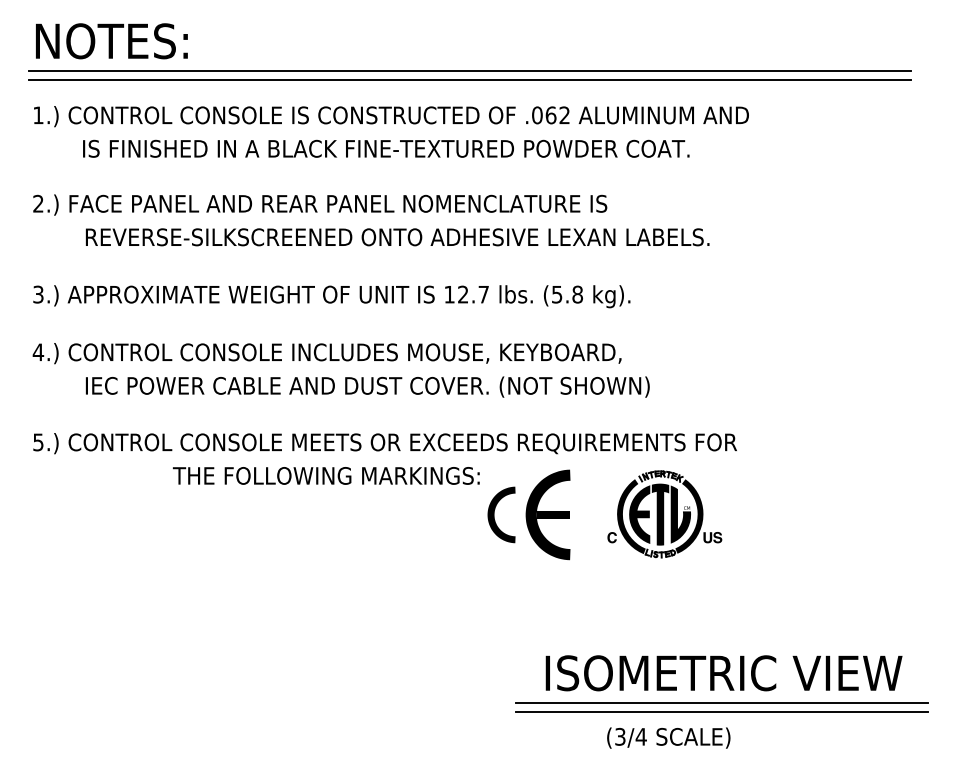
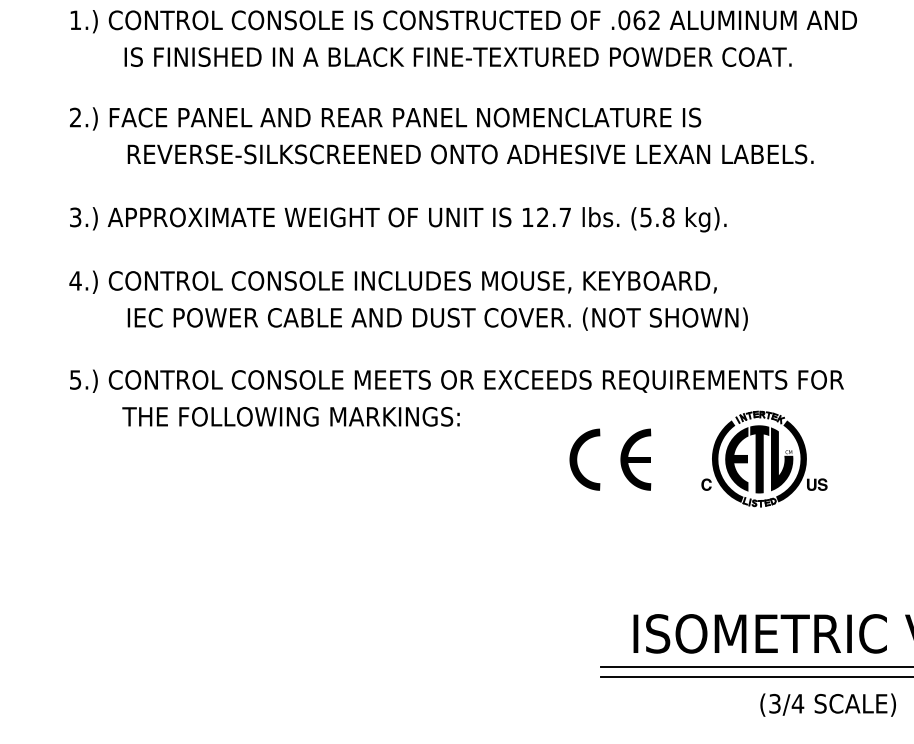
text: (326, 475) -> (291, 416), moved
part: (547, 514) -> (635, 459), size x0.62
text: (668, 737) -> (827, 704), moved

